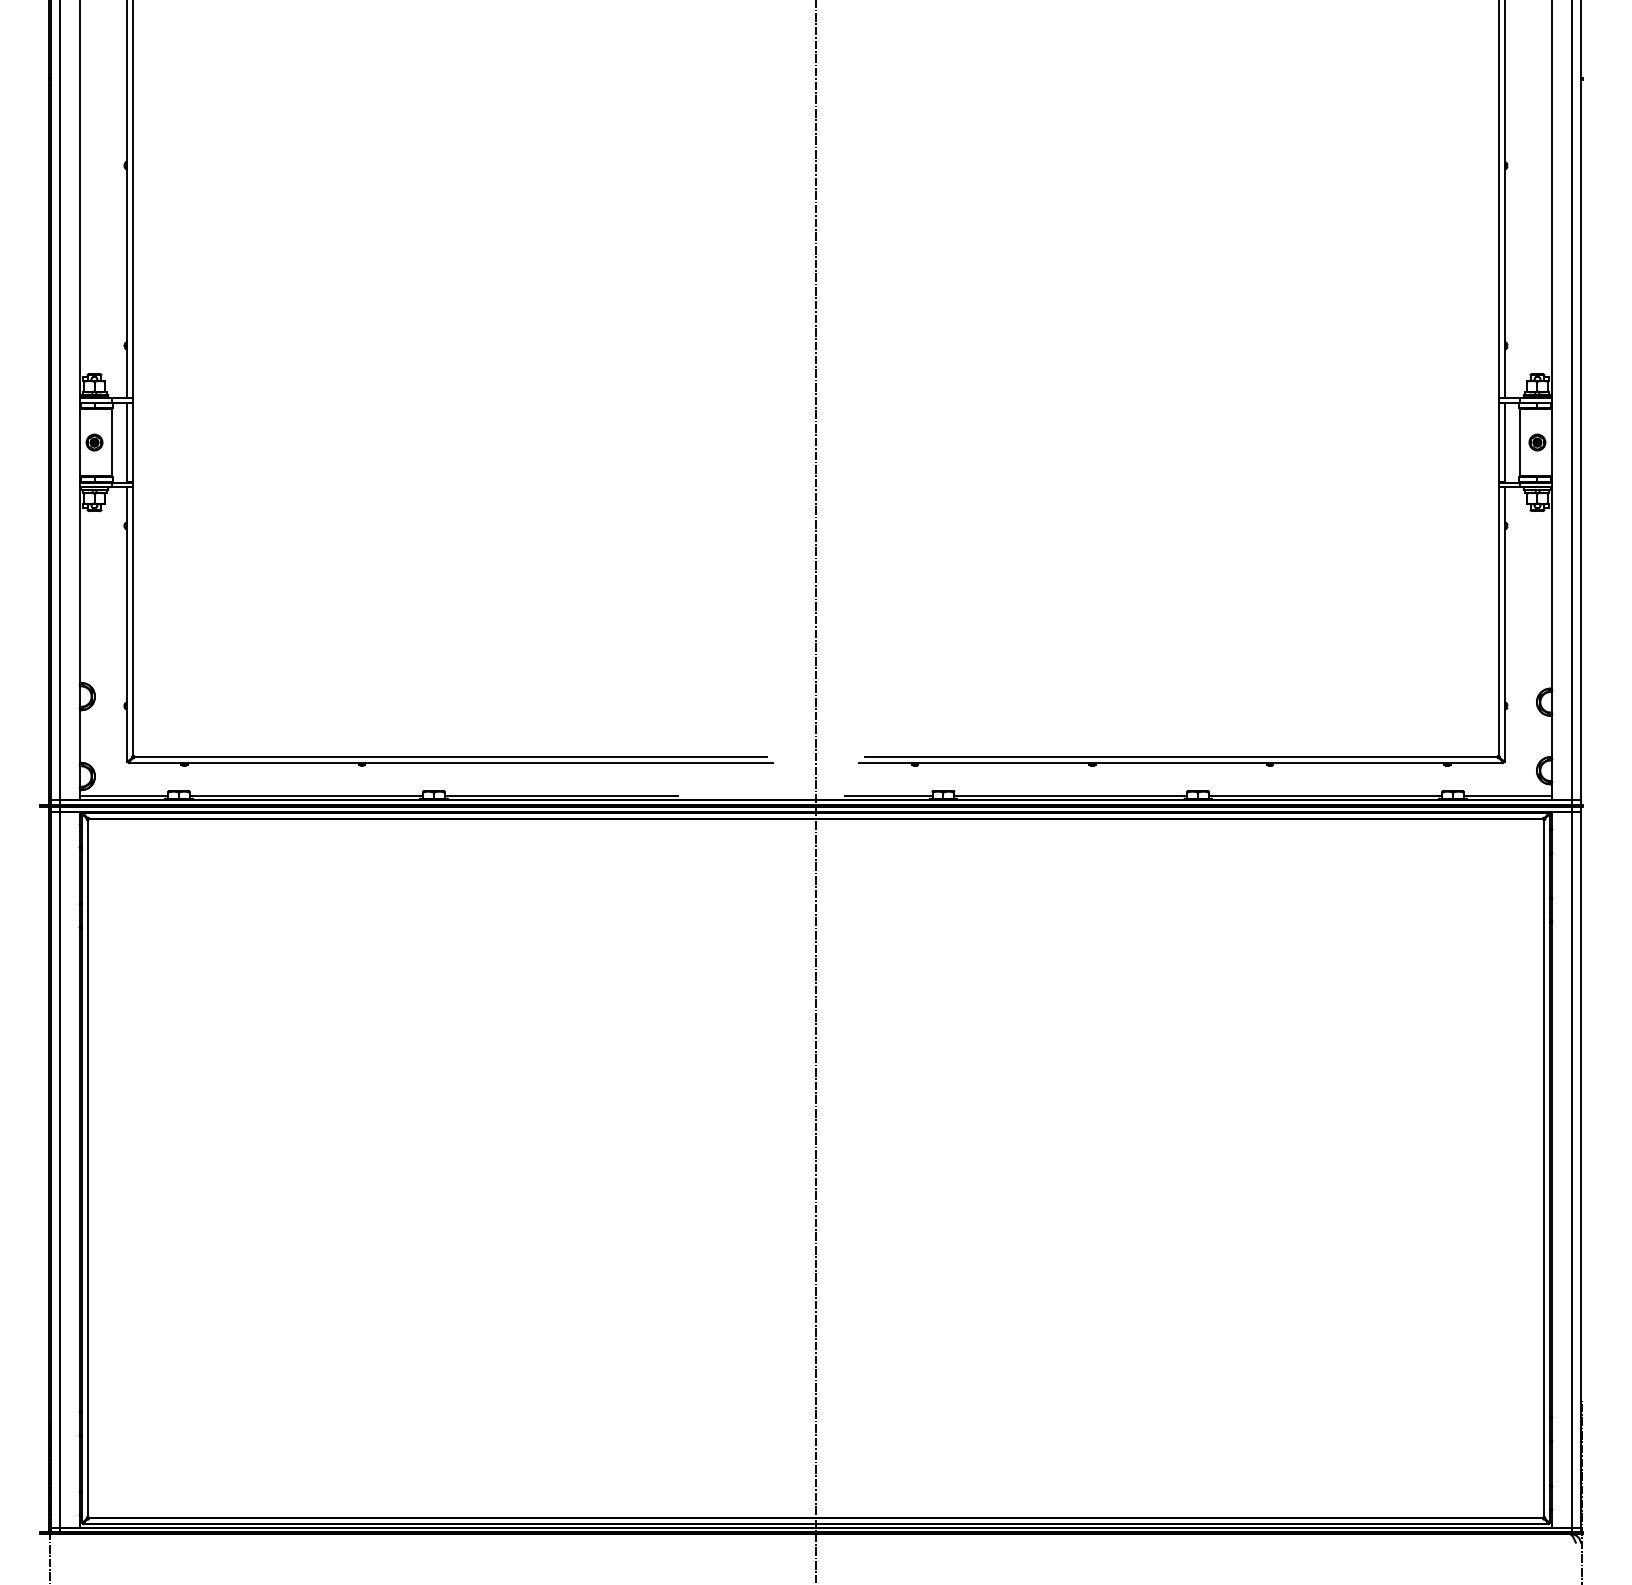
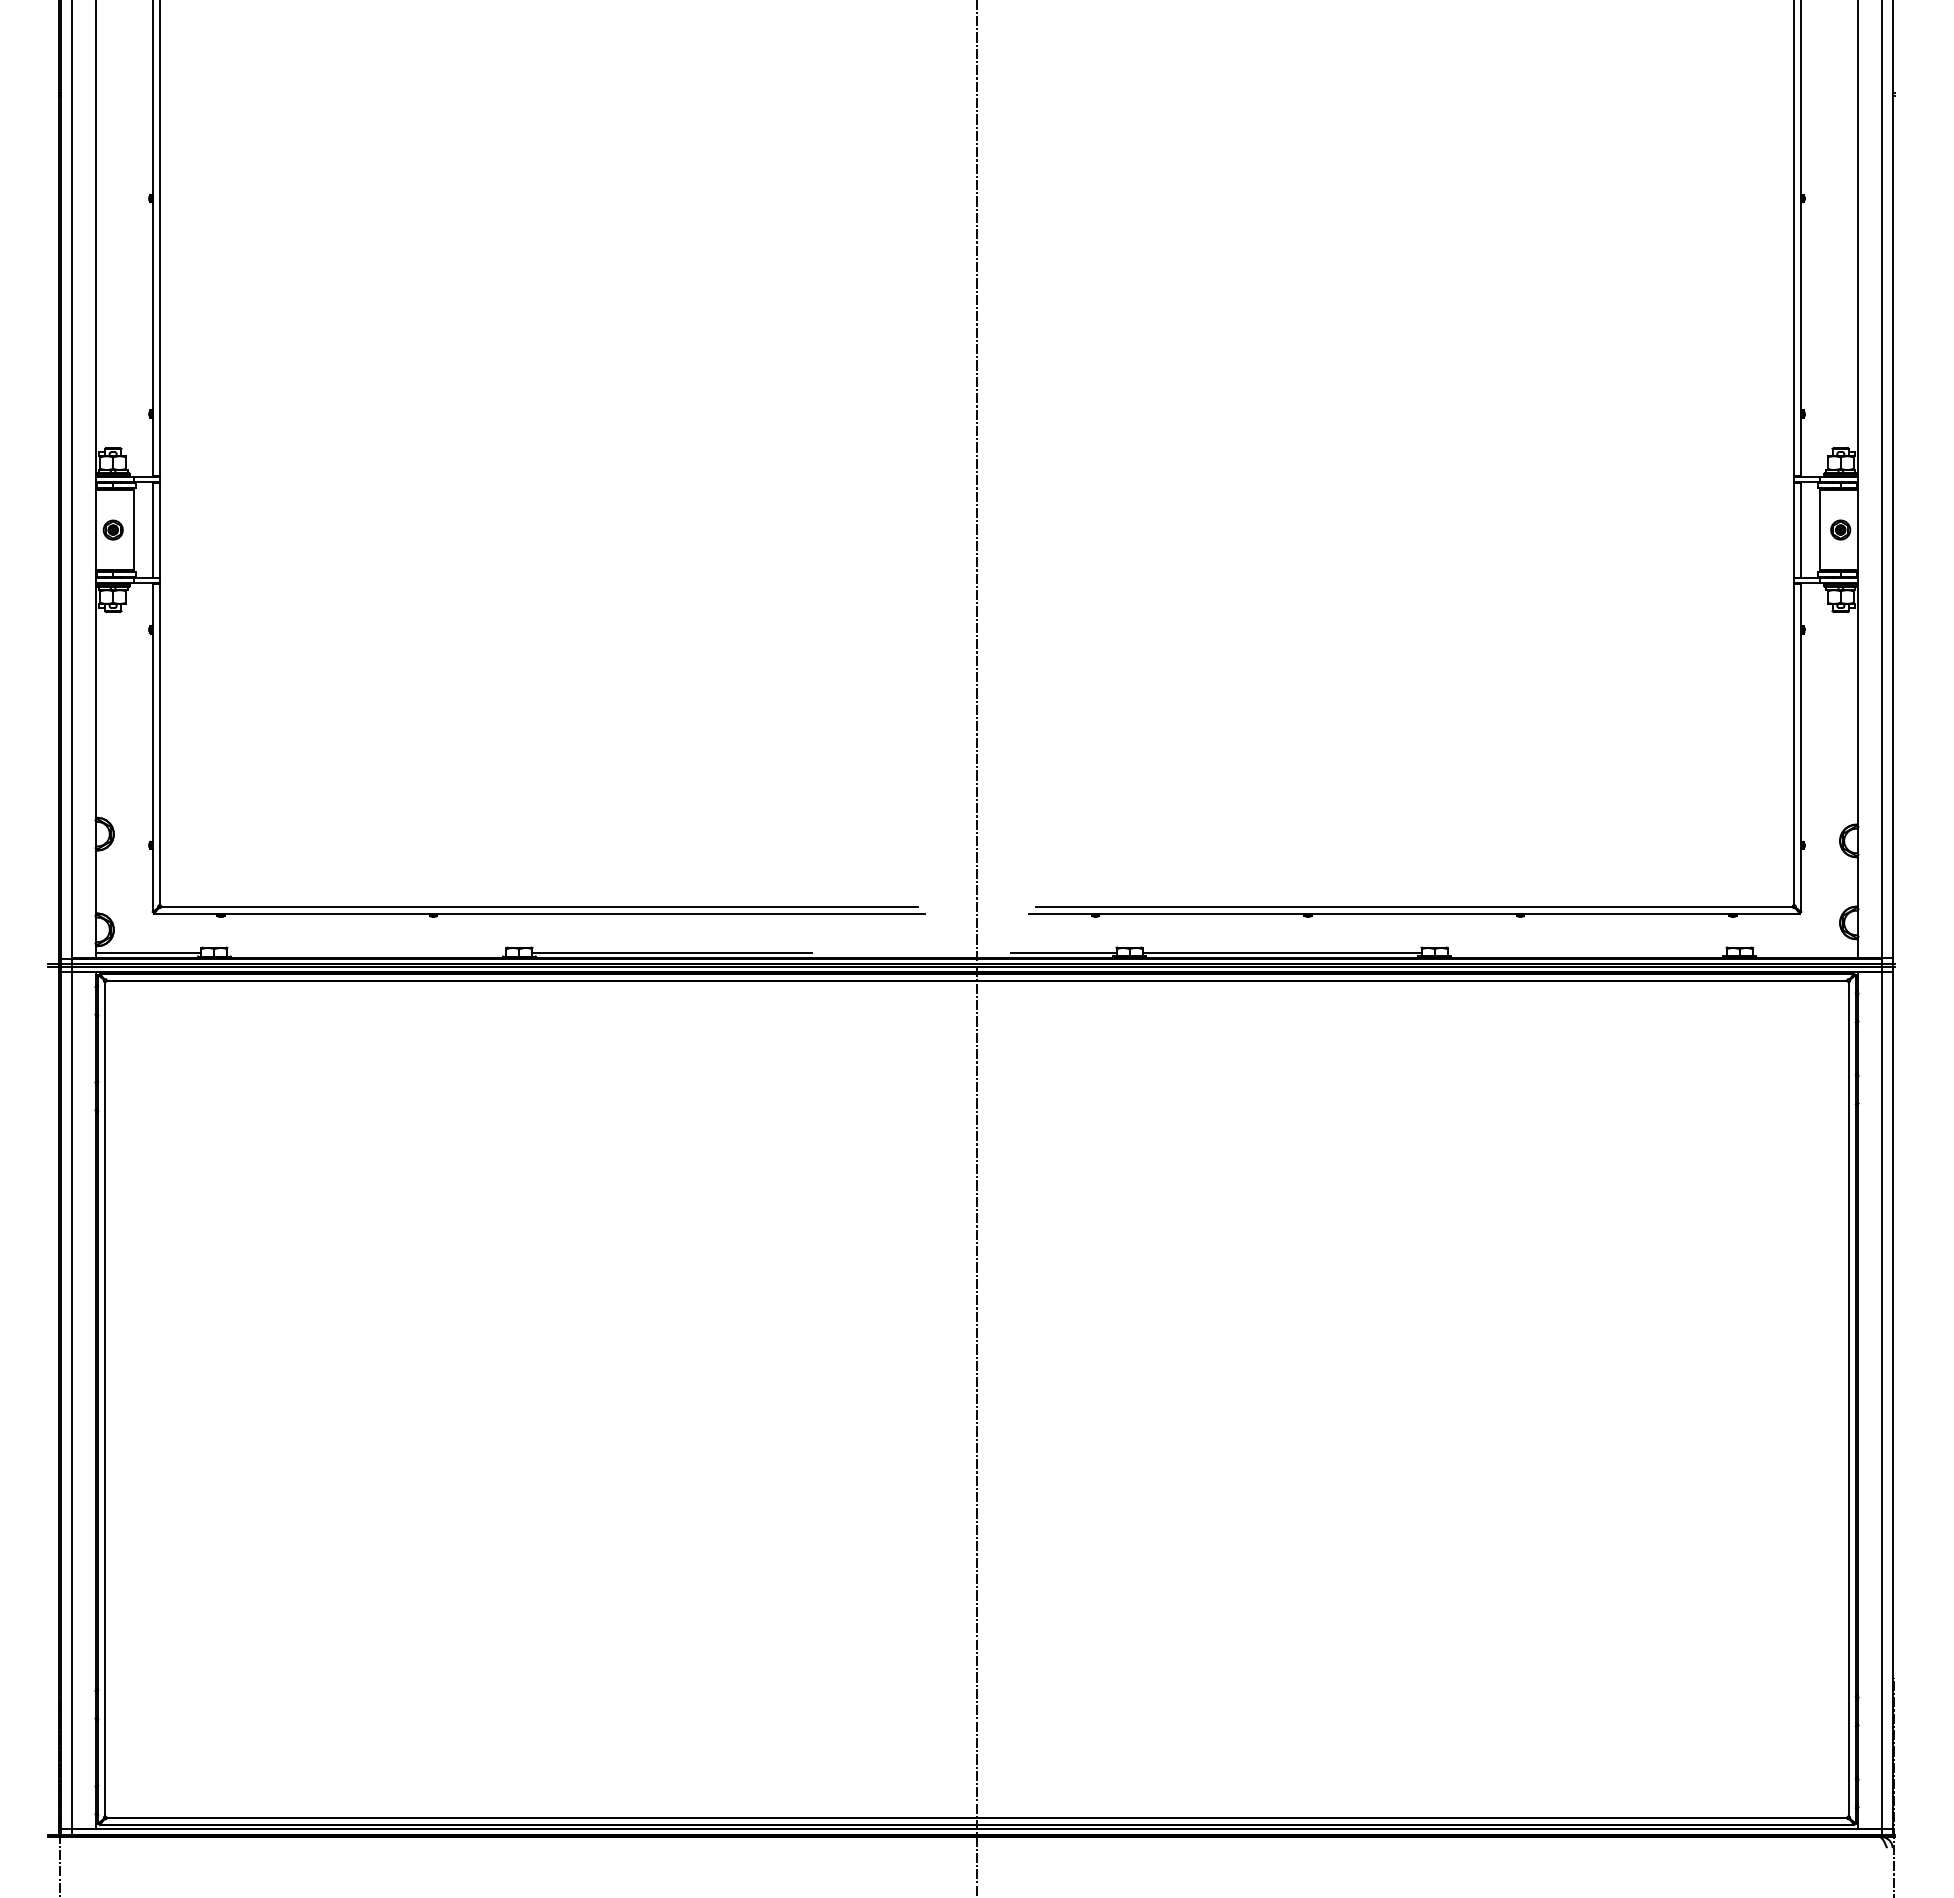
line: (306, 796) -> (366, 953), removed
line: (1325, 796) -> (1586, 953), removed
line: (1508, 796) -> (1805, 953), removed

